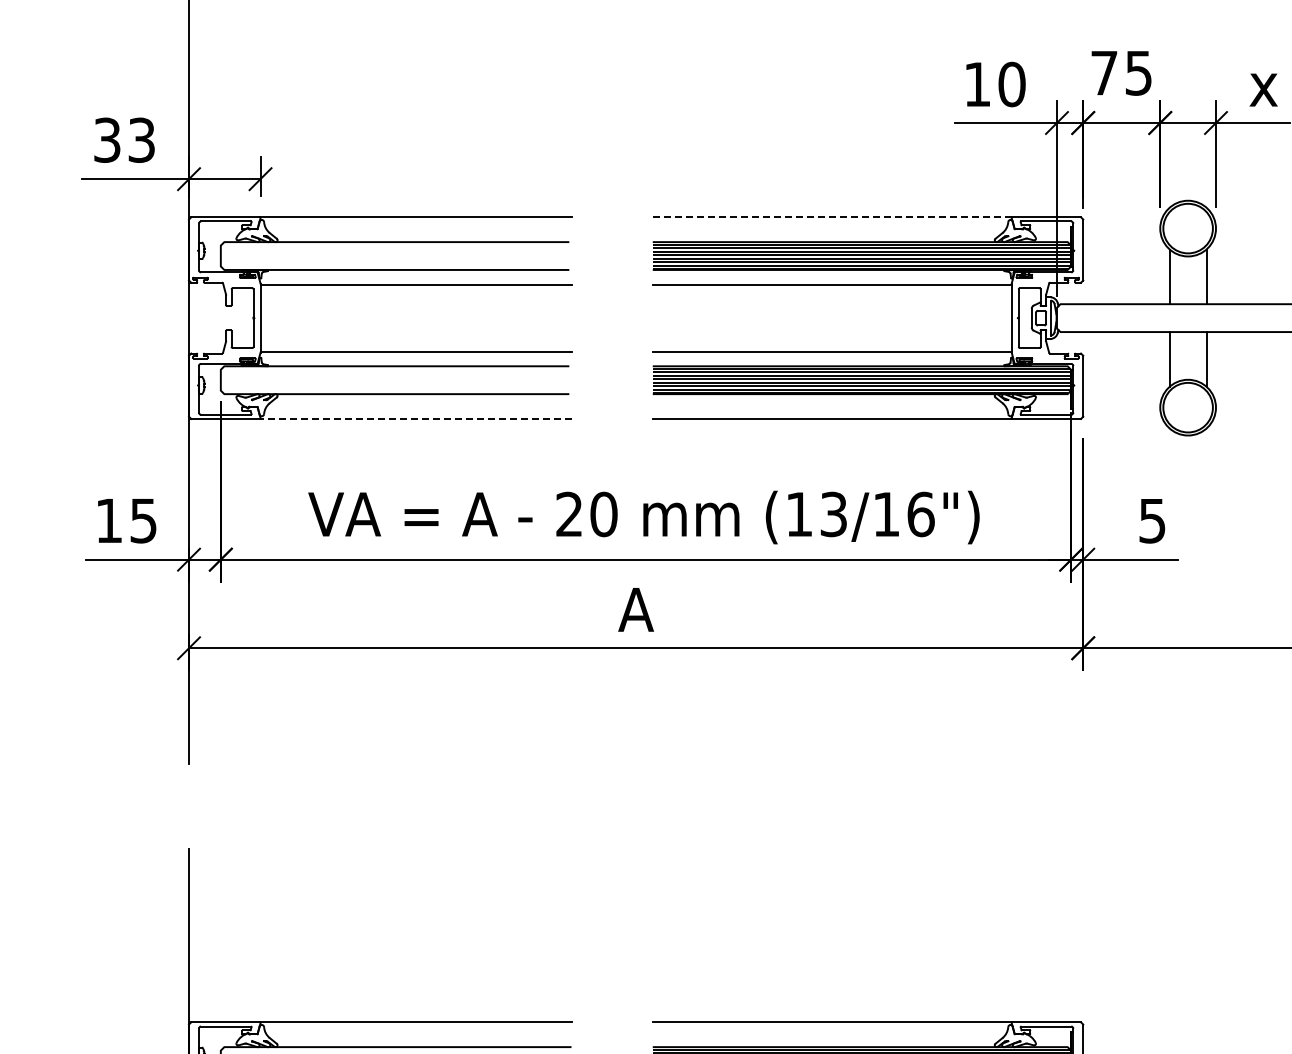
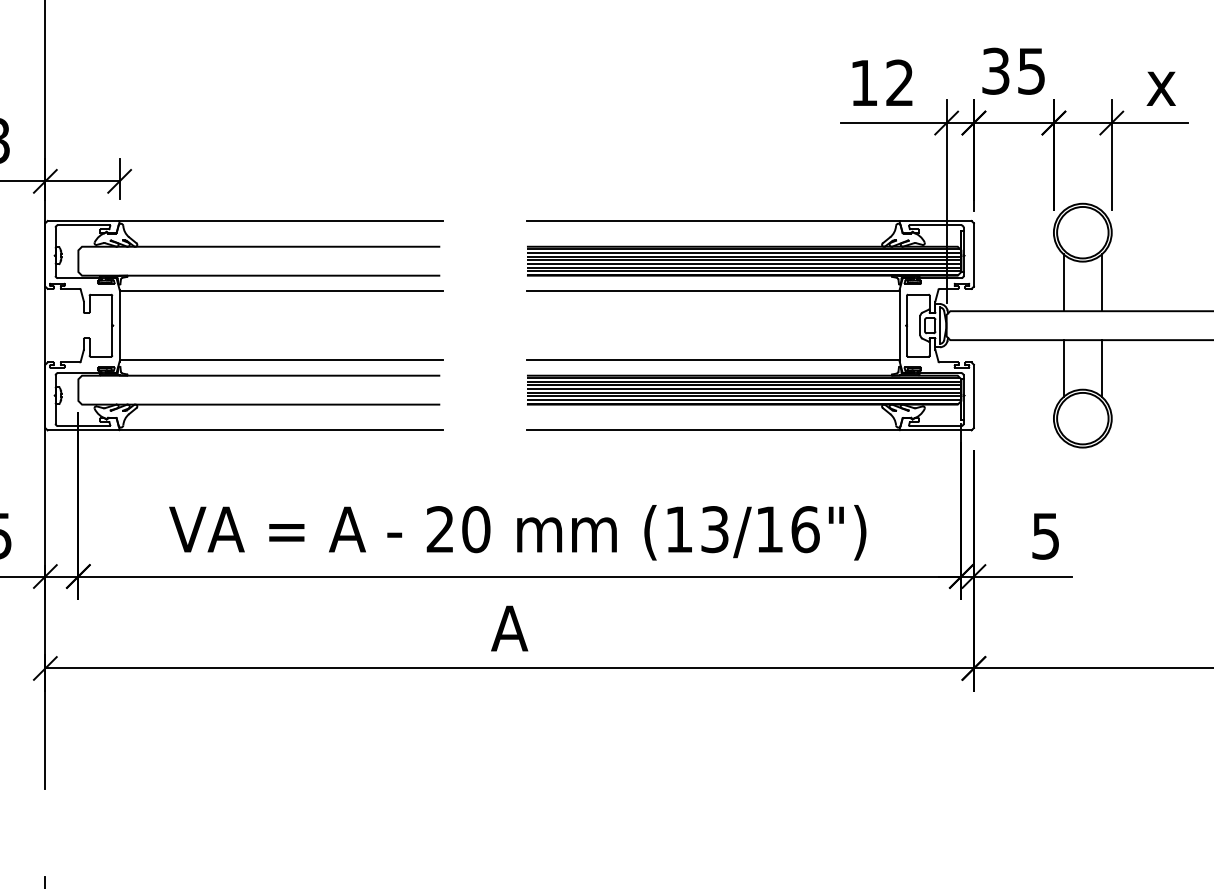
text: (1104, 72) -> (995, 70), 75 -> 35
text: (1011, 84) -> (899, 83), 10 -> 12
line: (832, 217) -> (713, 221), dashed -> solid
line: (415, 418) -> (280, 429), dashed -> solid

